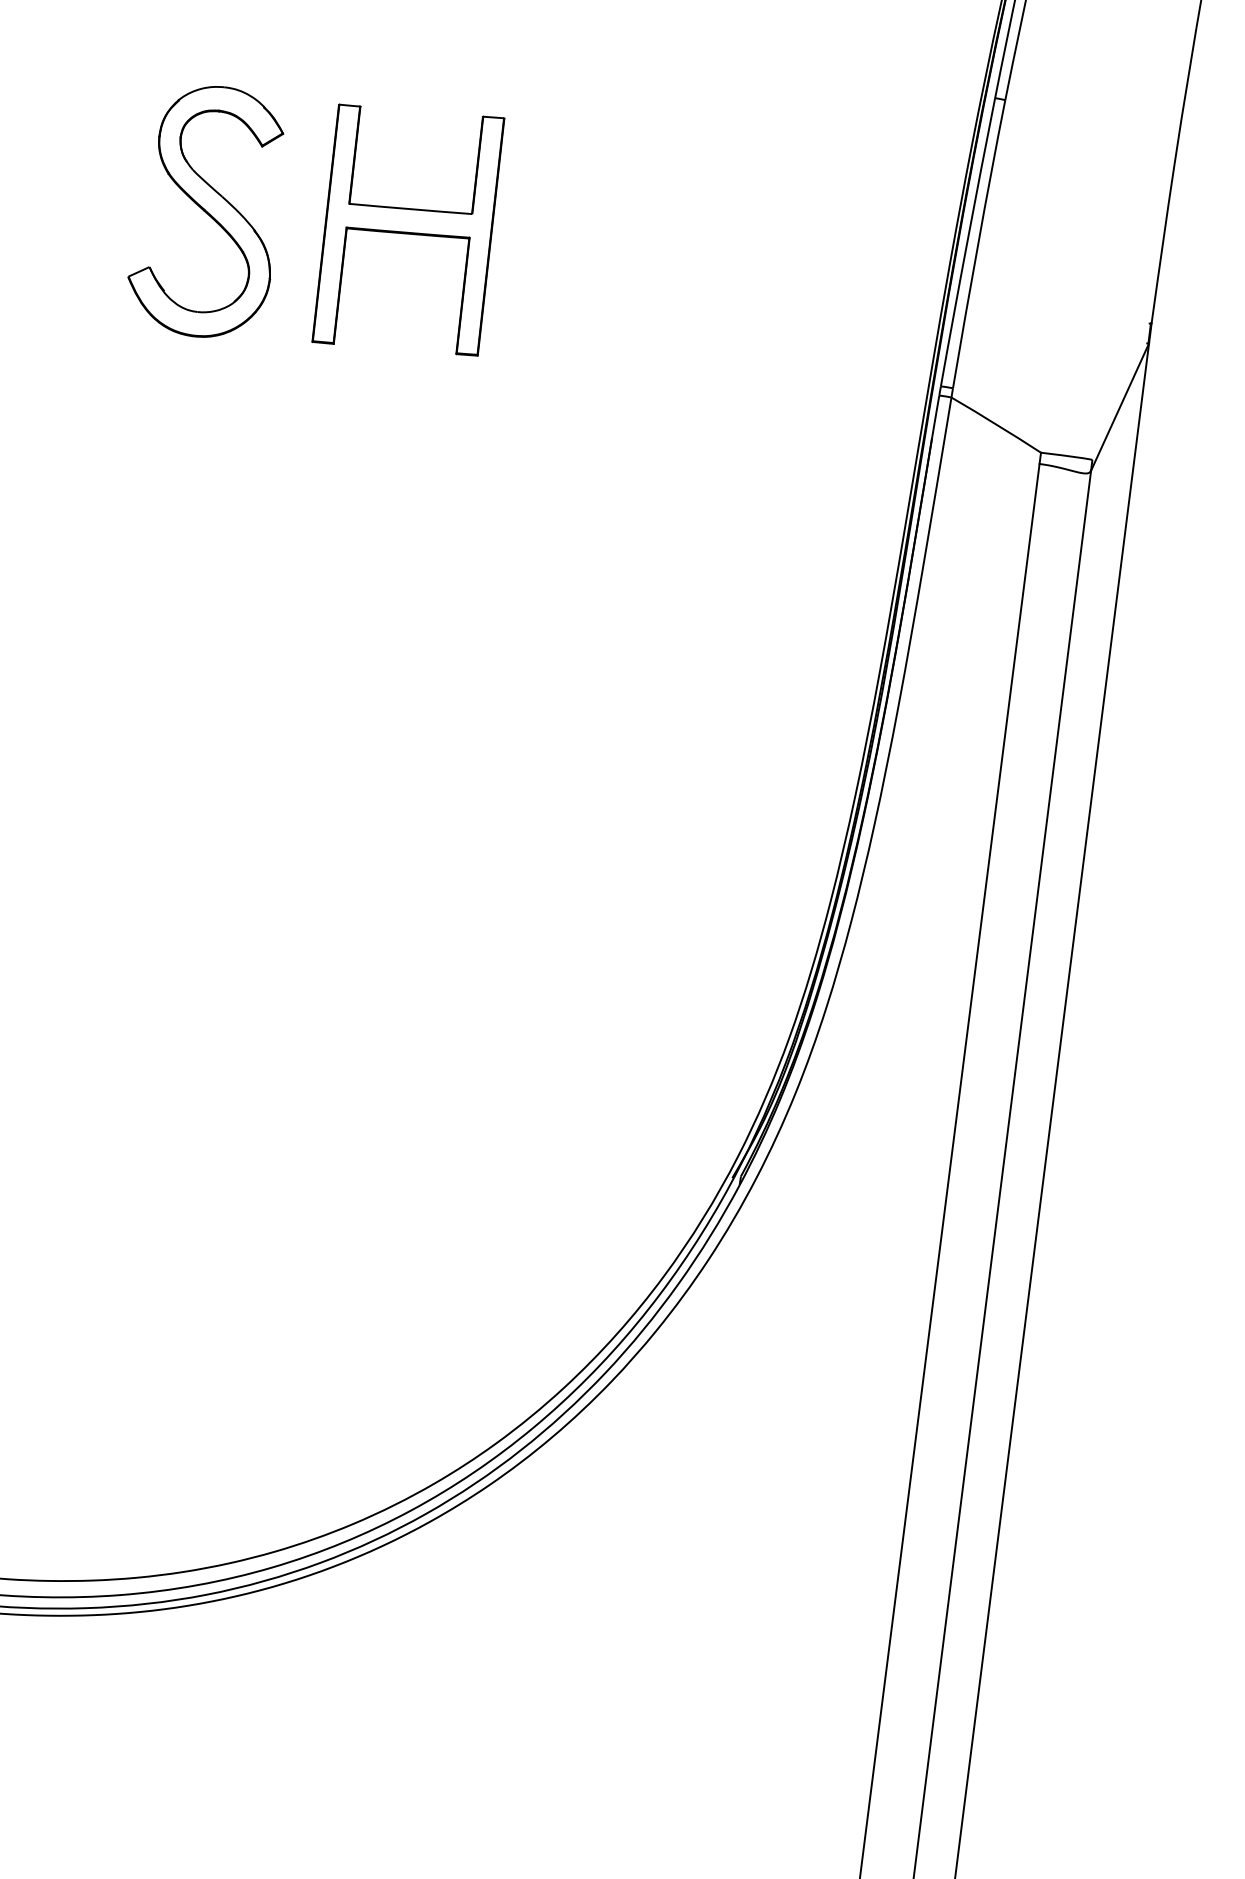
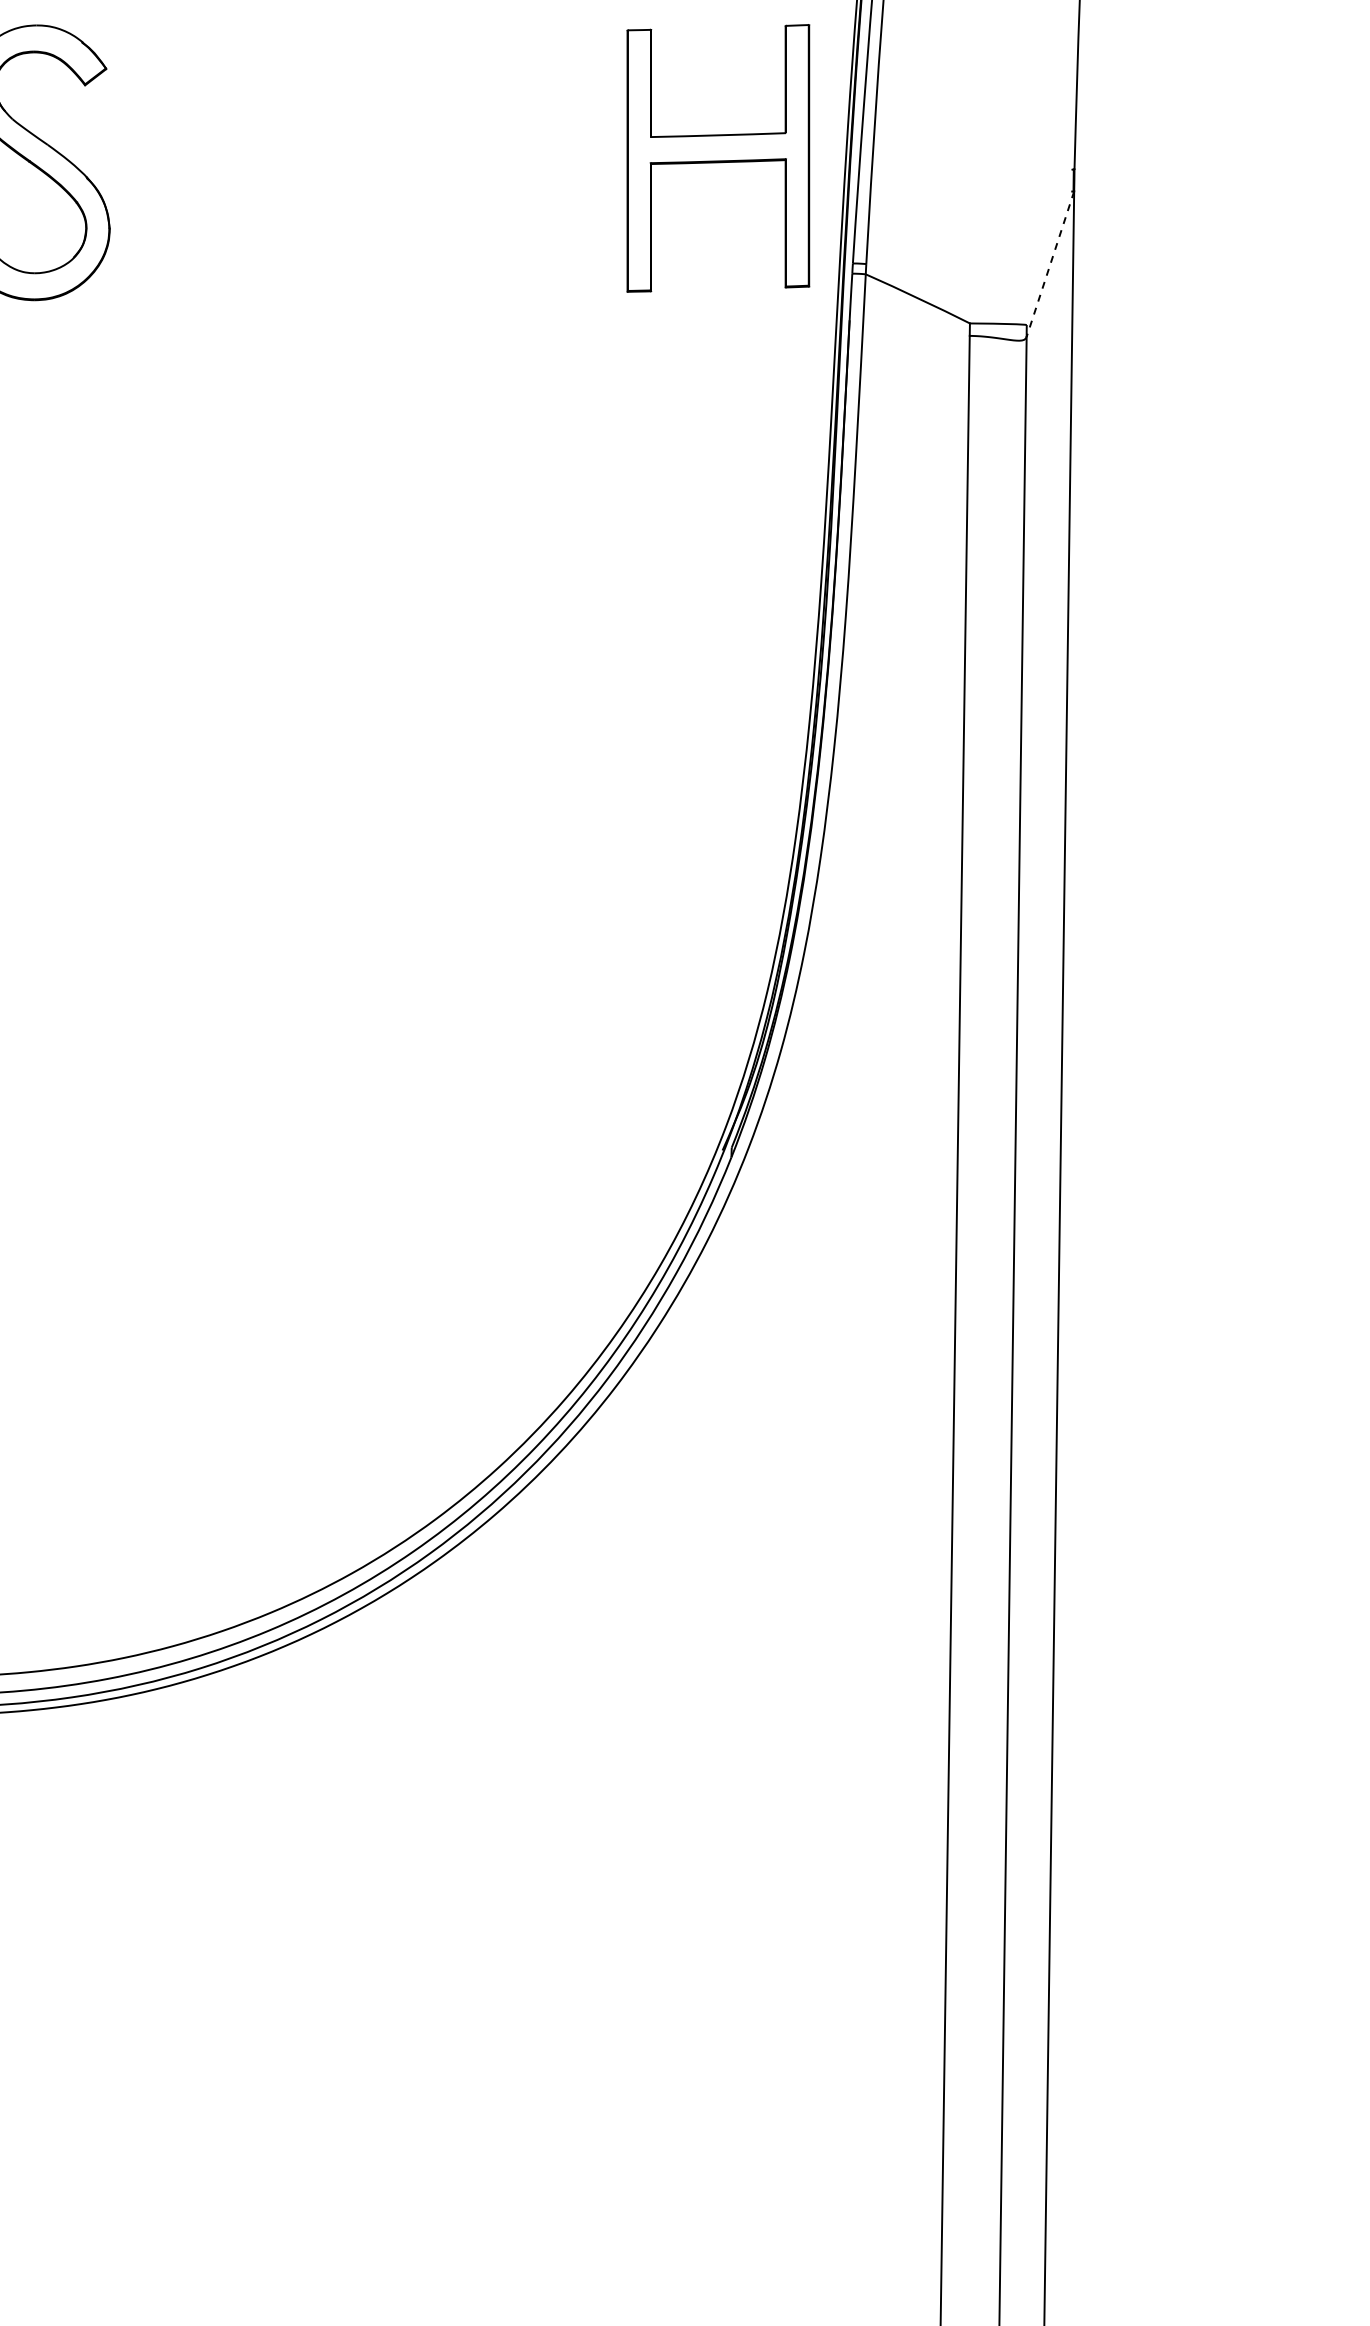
part: (408, 230) -> (718, 158), moved
line: (1120, 407) -> (1050, 264), solid -> dashed

